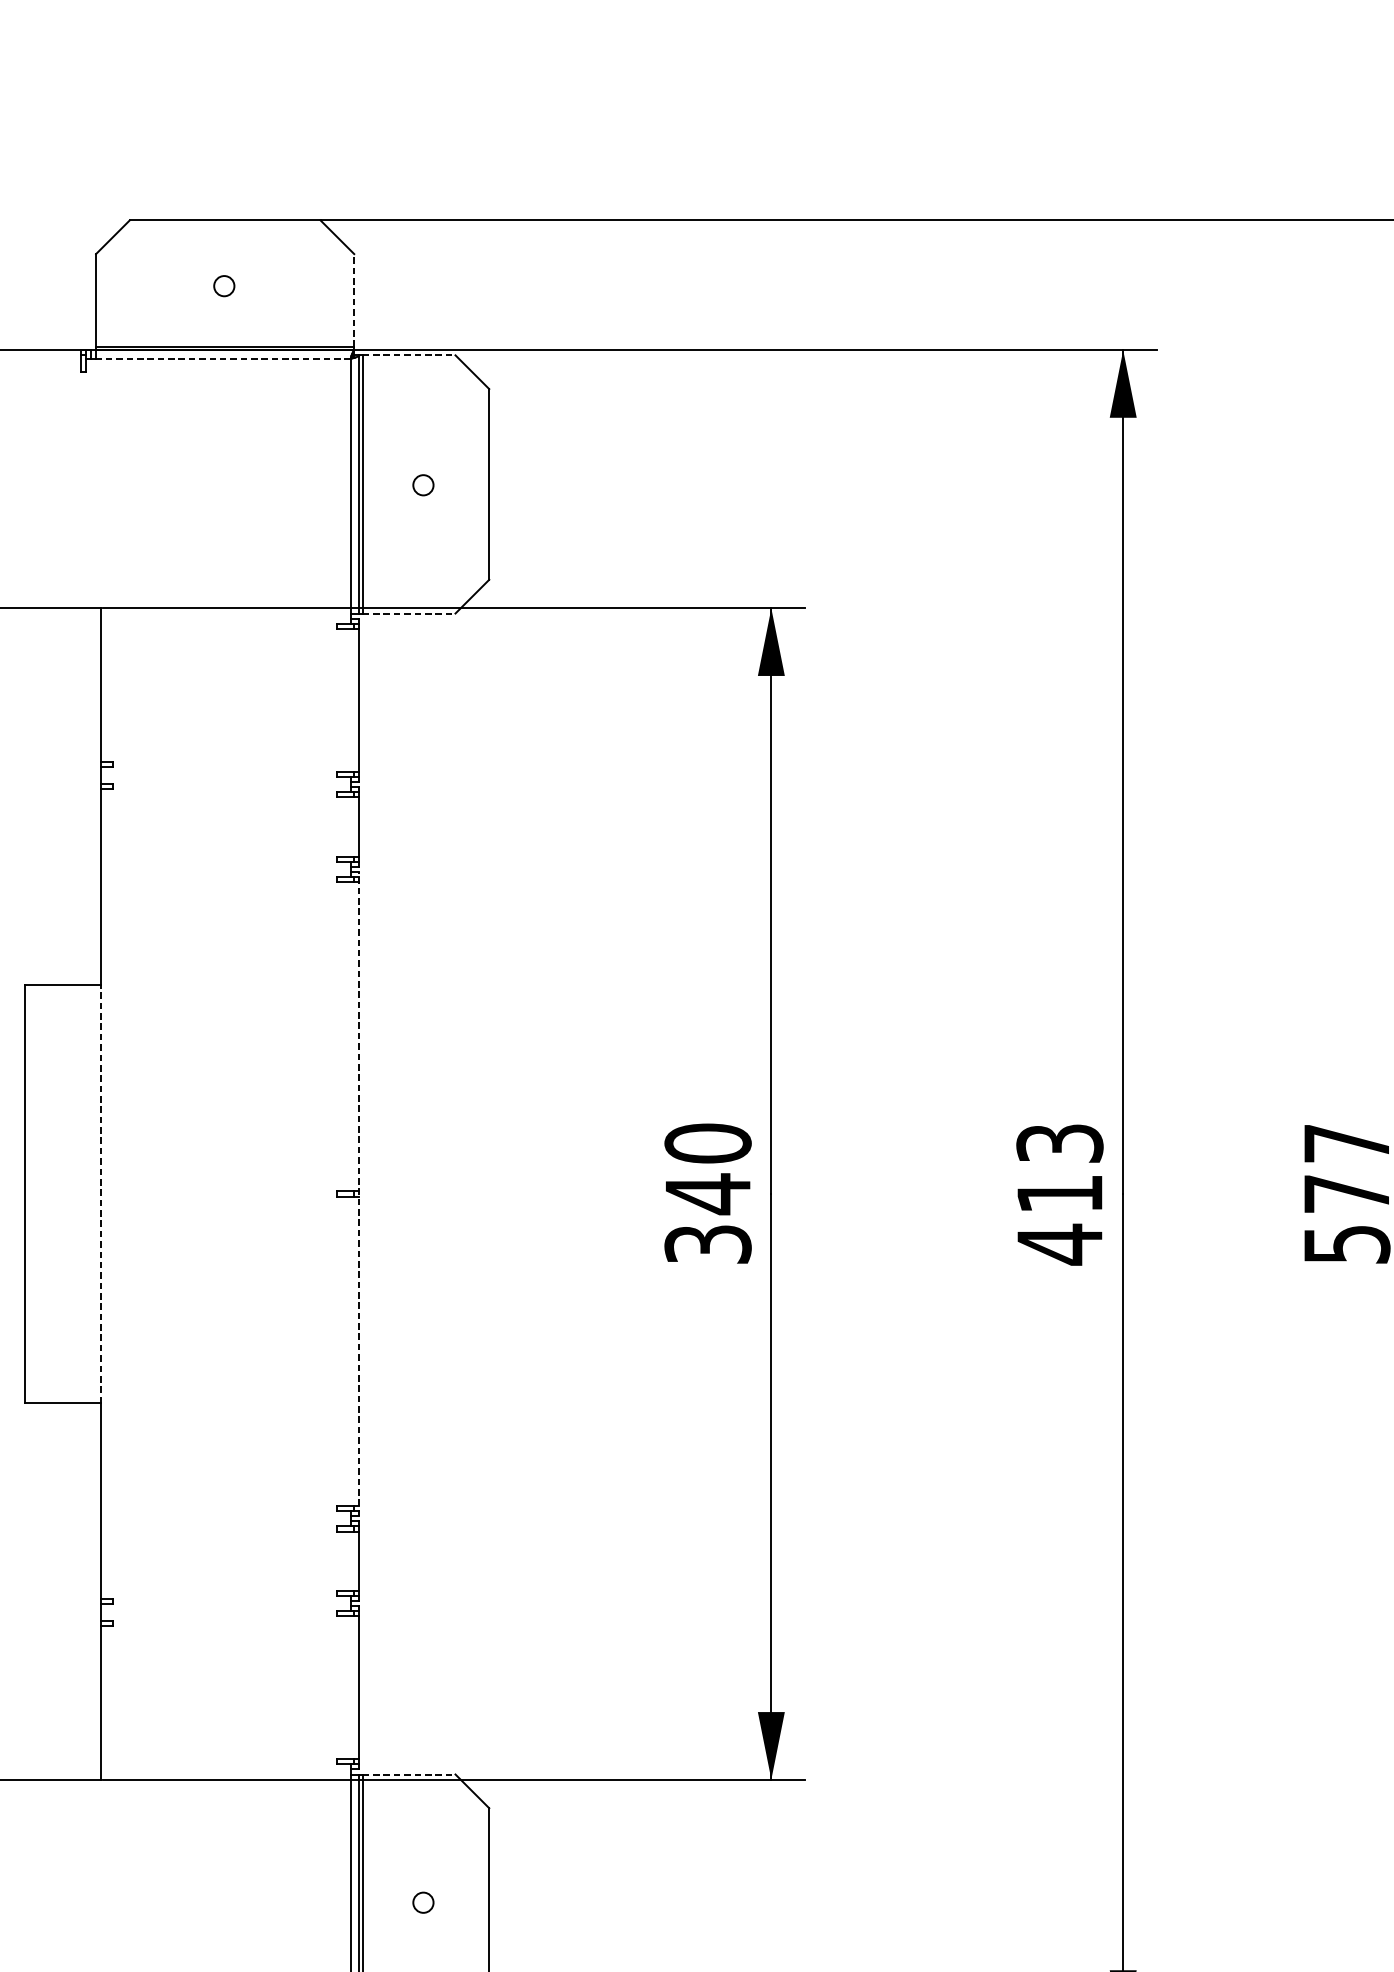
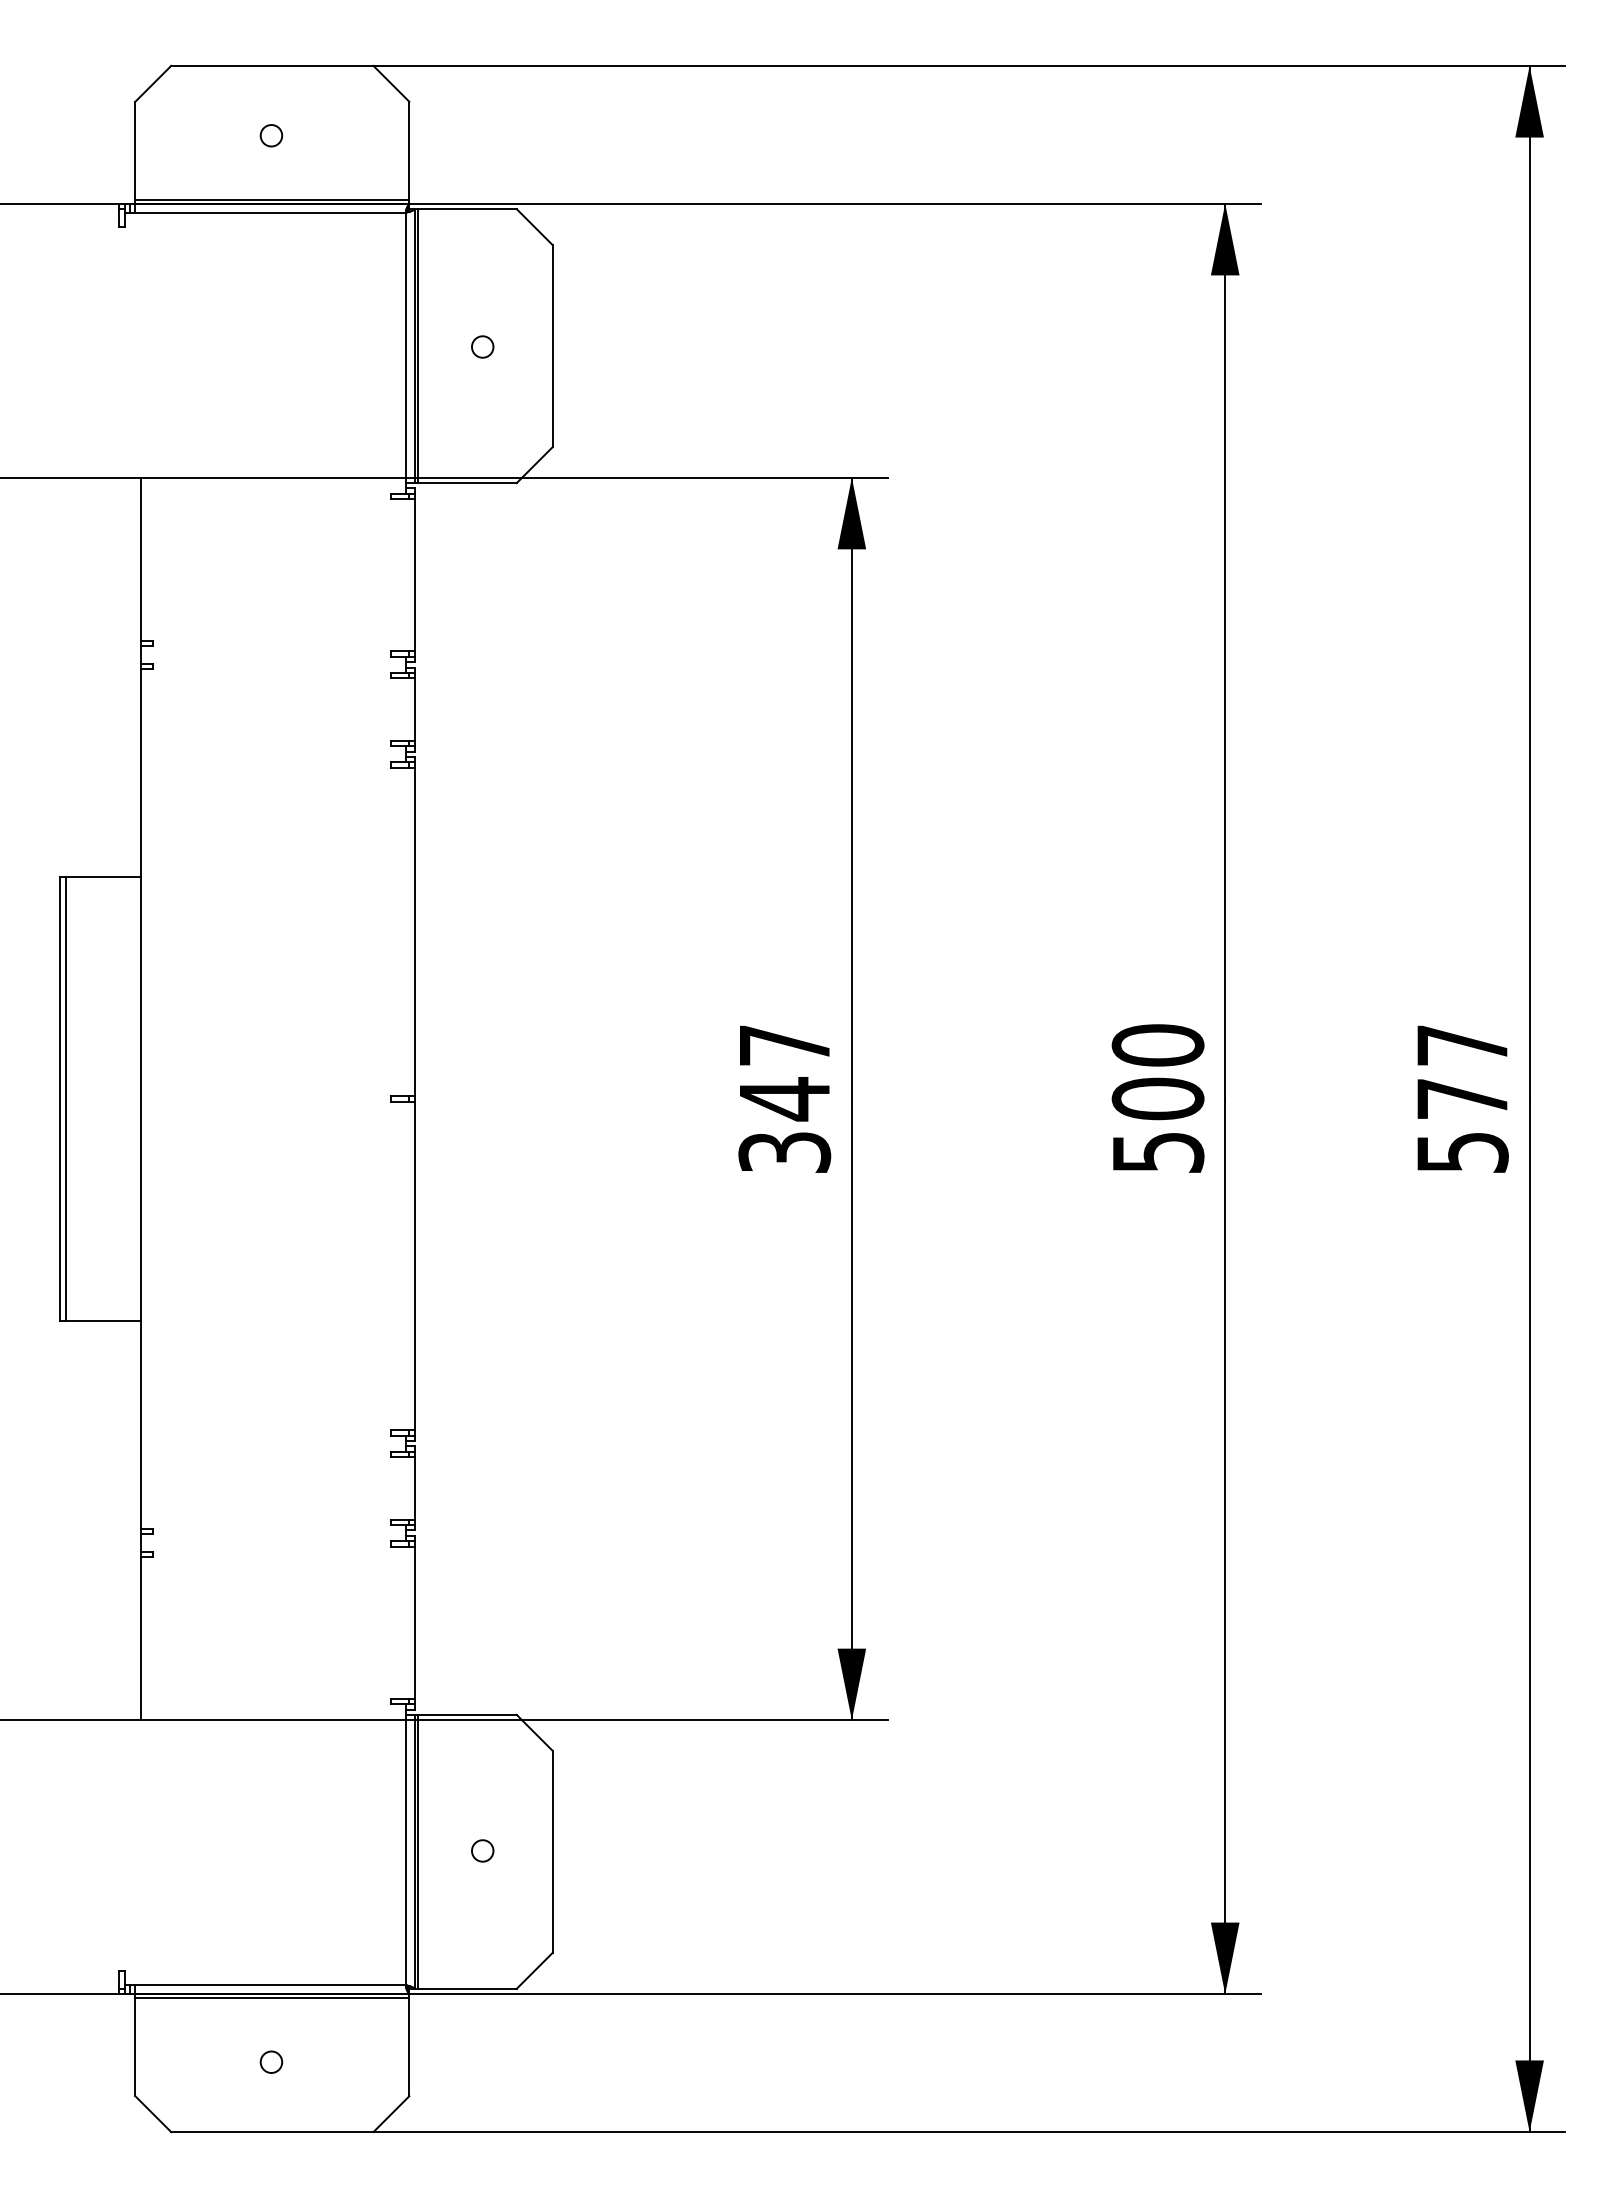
line: (354, 300) -> (409, 150), dashed -> solid
line: (410, 355) -> (468, 209), dashed -> solid
line: (223, 358) -> (270, 212), dashed -> solid
line: (410, 613) -> (468, 483), dashed -> solid
text: (707, 1143) -> (784, 1045), 340 -> 347
line: (31, 1193) -> (66, 1098), added
line: (100, 1193) -> (140, 1098), dashed -> solid
line: (359, 1194) -> (414, 1099), dashed -> solid
text: (1059, 1194) -> (1157, 1099), 413 -> 500
line: (410, 1774) -> (468, 1714), dashed -> solid

